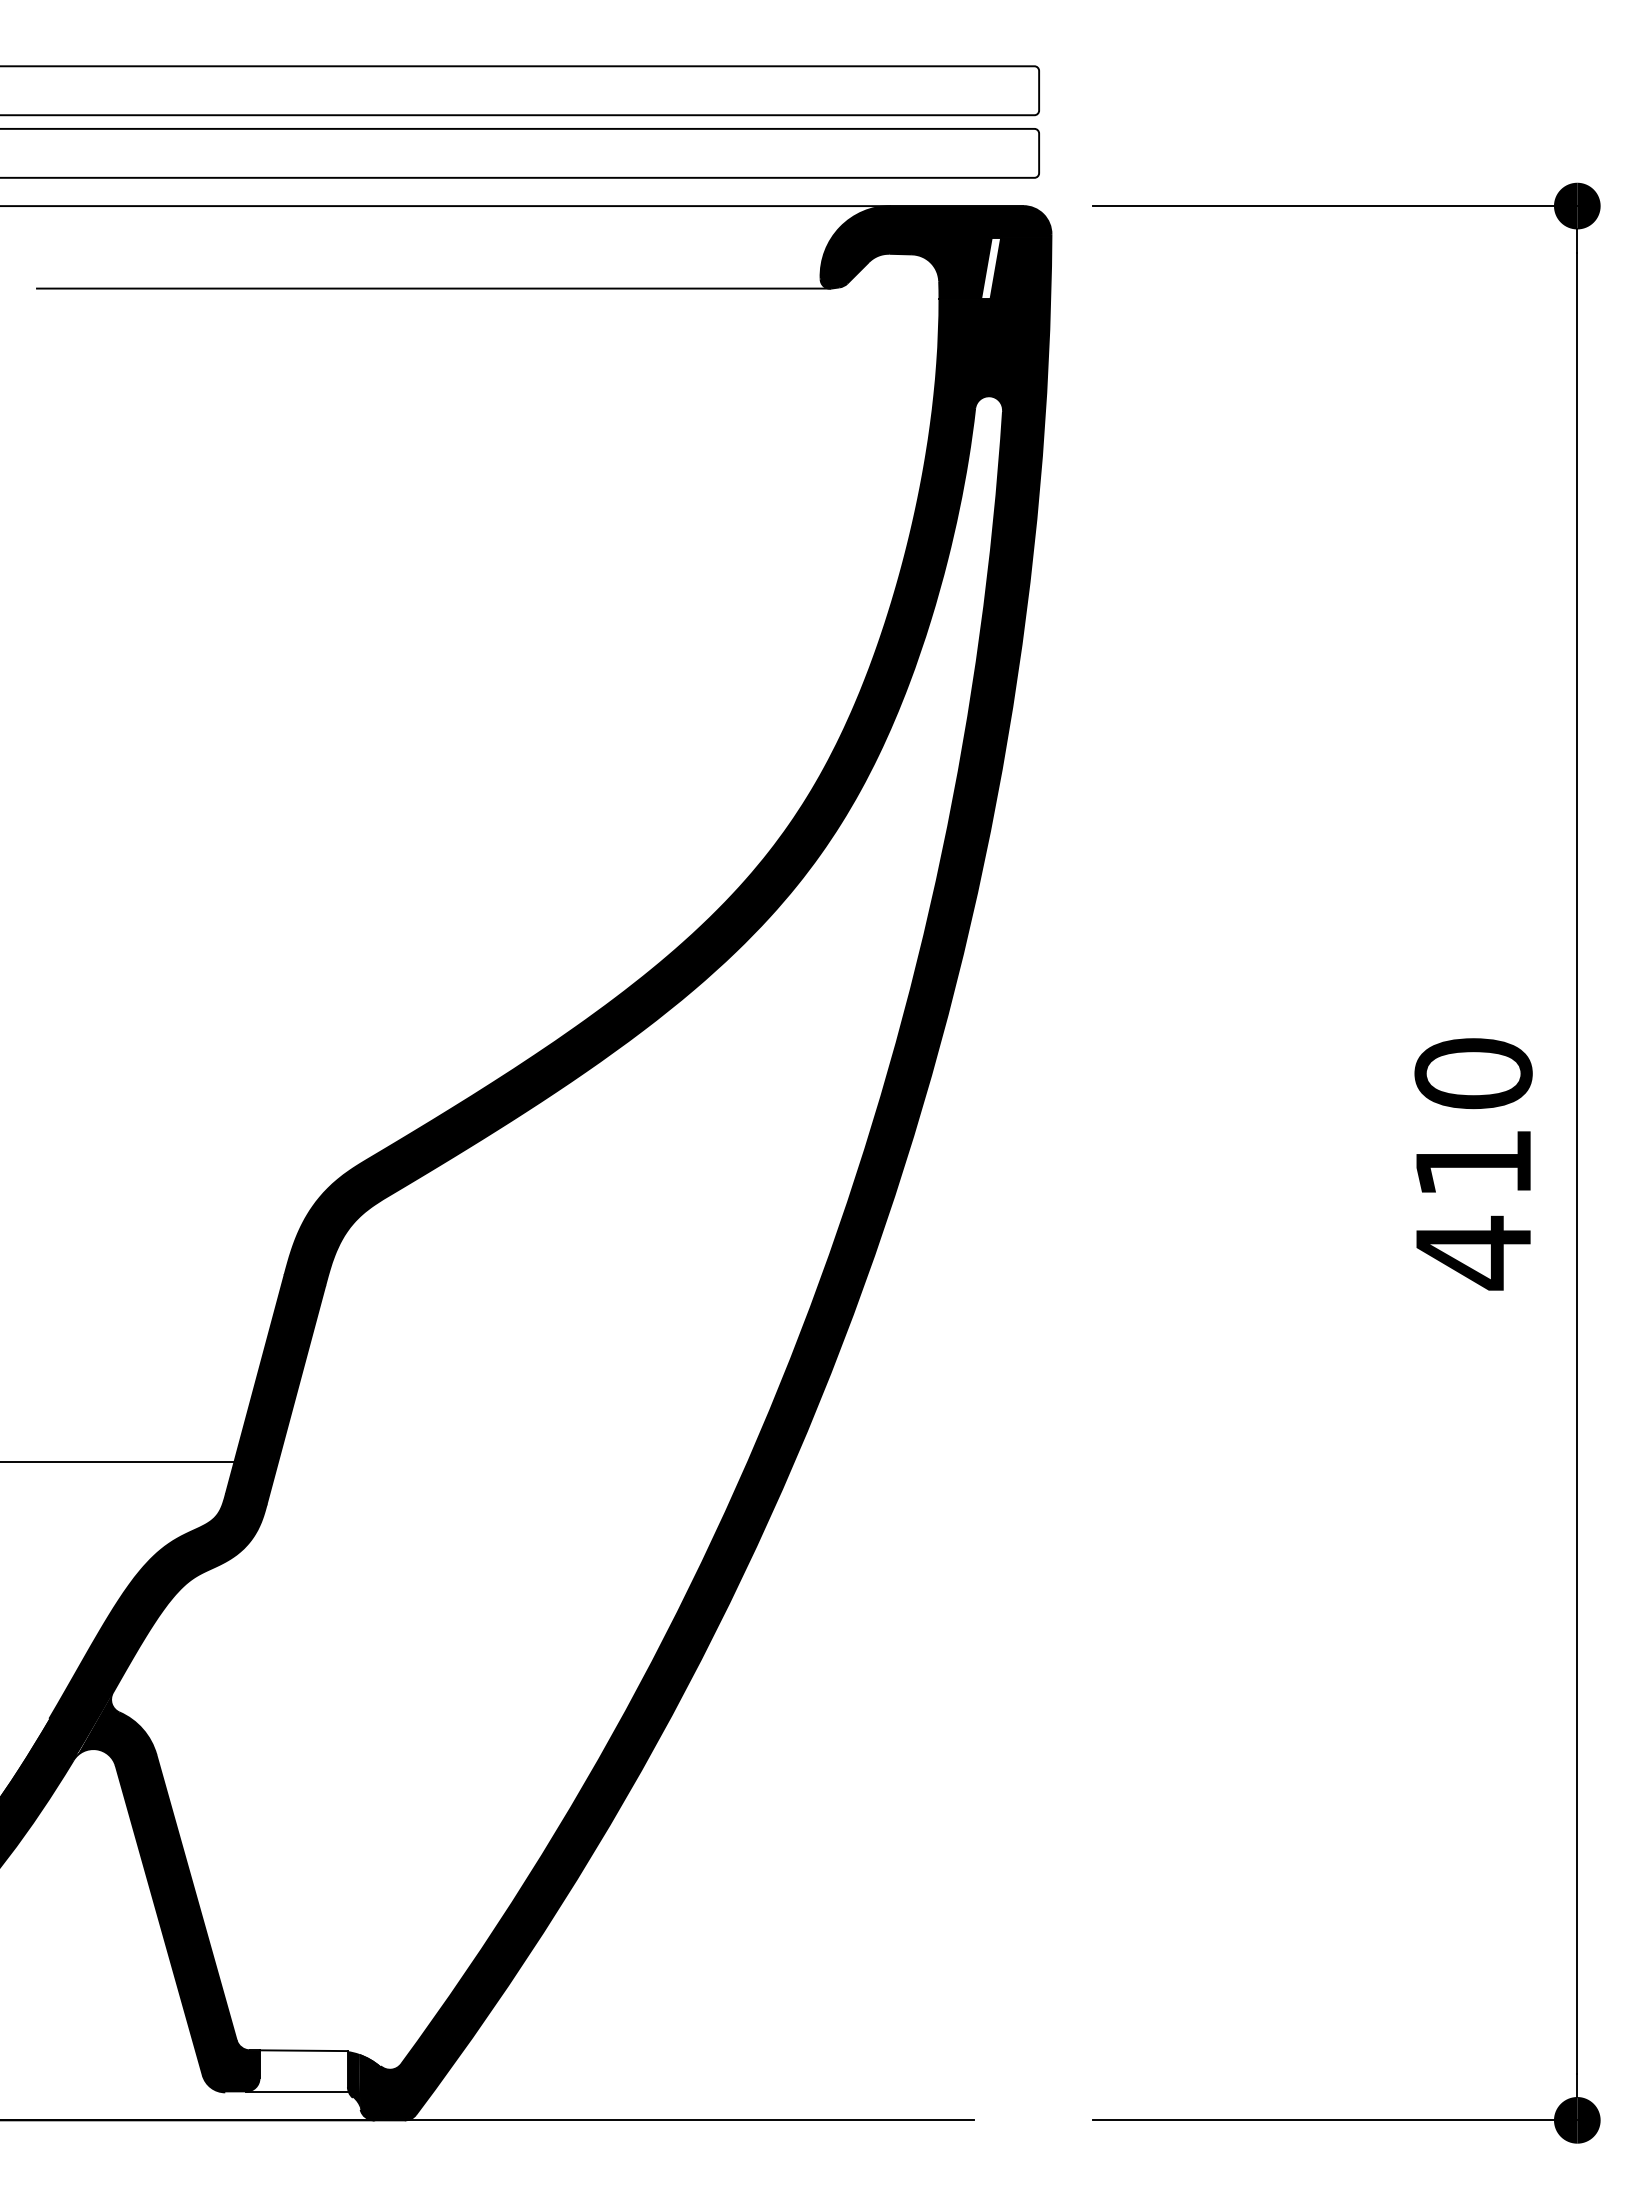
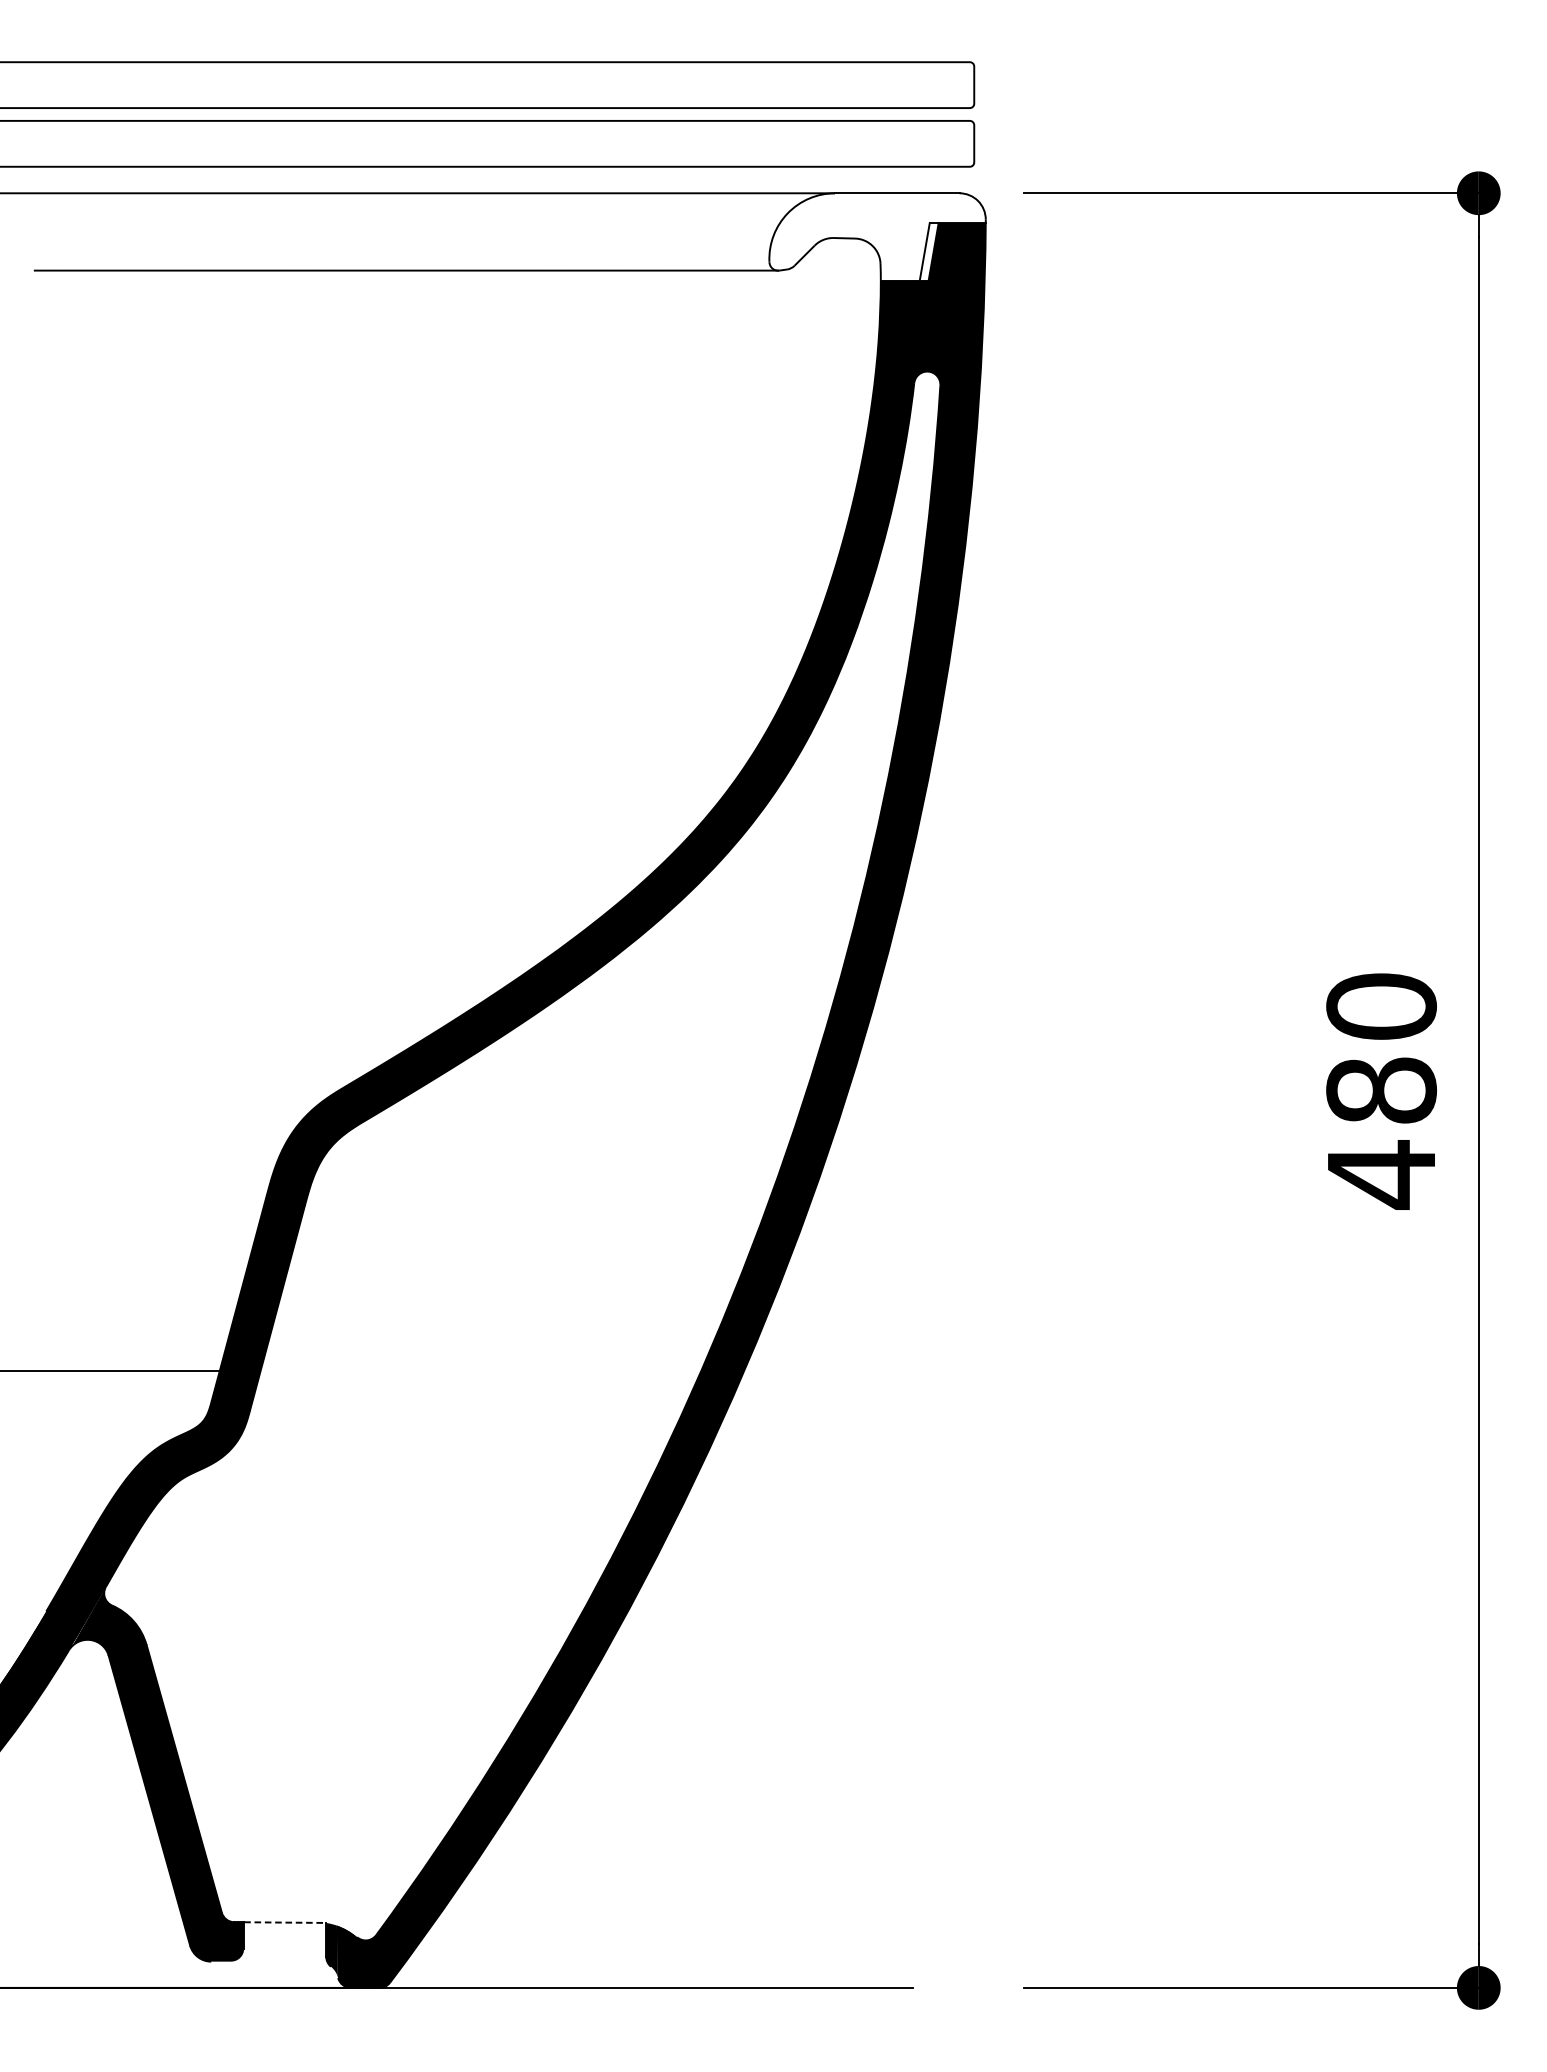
fill: (935, 252) -> (877, 236), removed
text: (1473, 1163) -> (1381, 1090), 410 -> 480
line: (304, 2050) -> (285, 1922), solid -> dashed
line: (297, 2092) -> (278, 1961), removed

